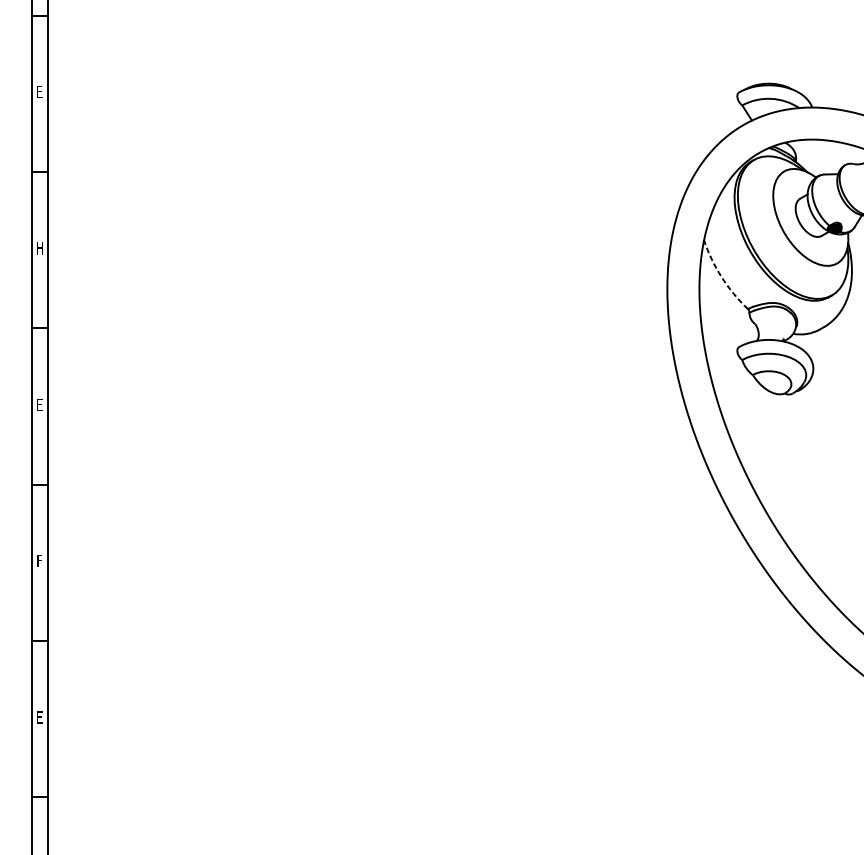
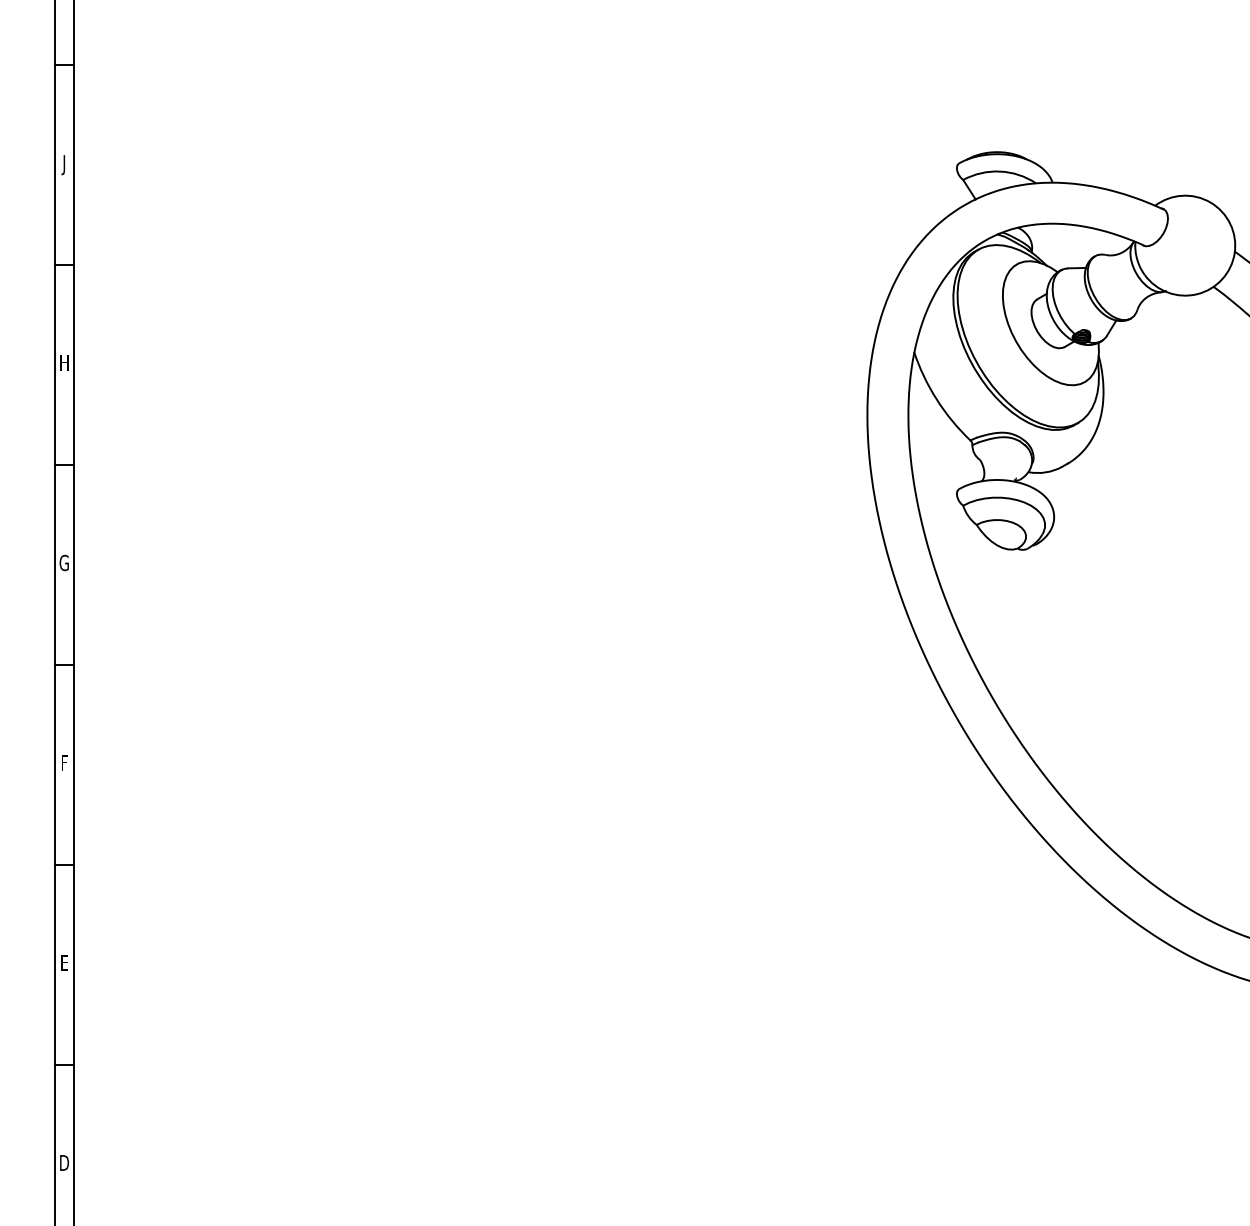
text: (39, 94) -> (64, 165), E -> J
arc: (721, 277) -> (936, 399), dashed -> solid
text: (38, 404) -> (63, 562), E -> G

